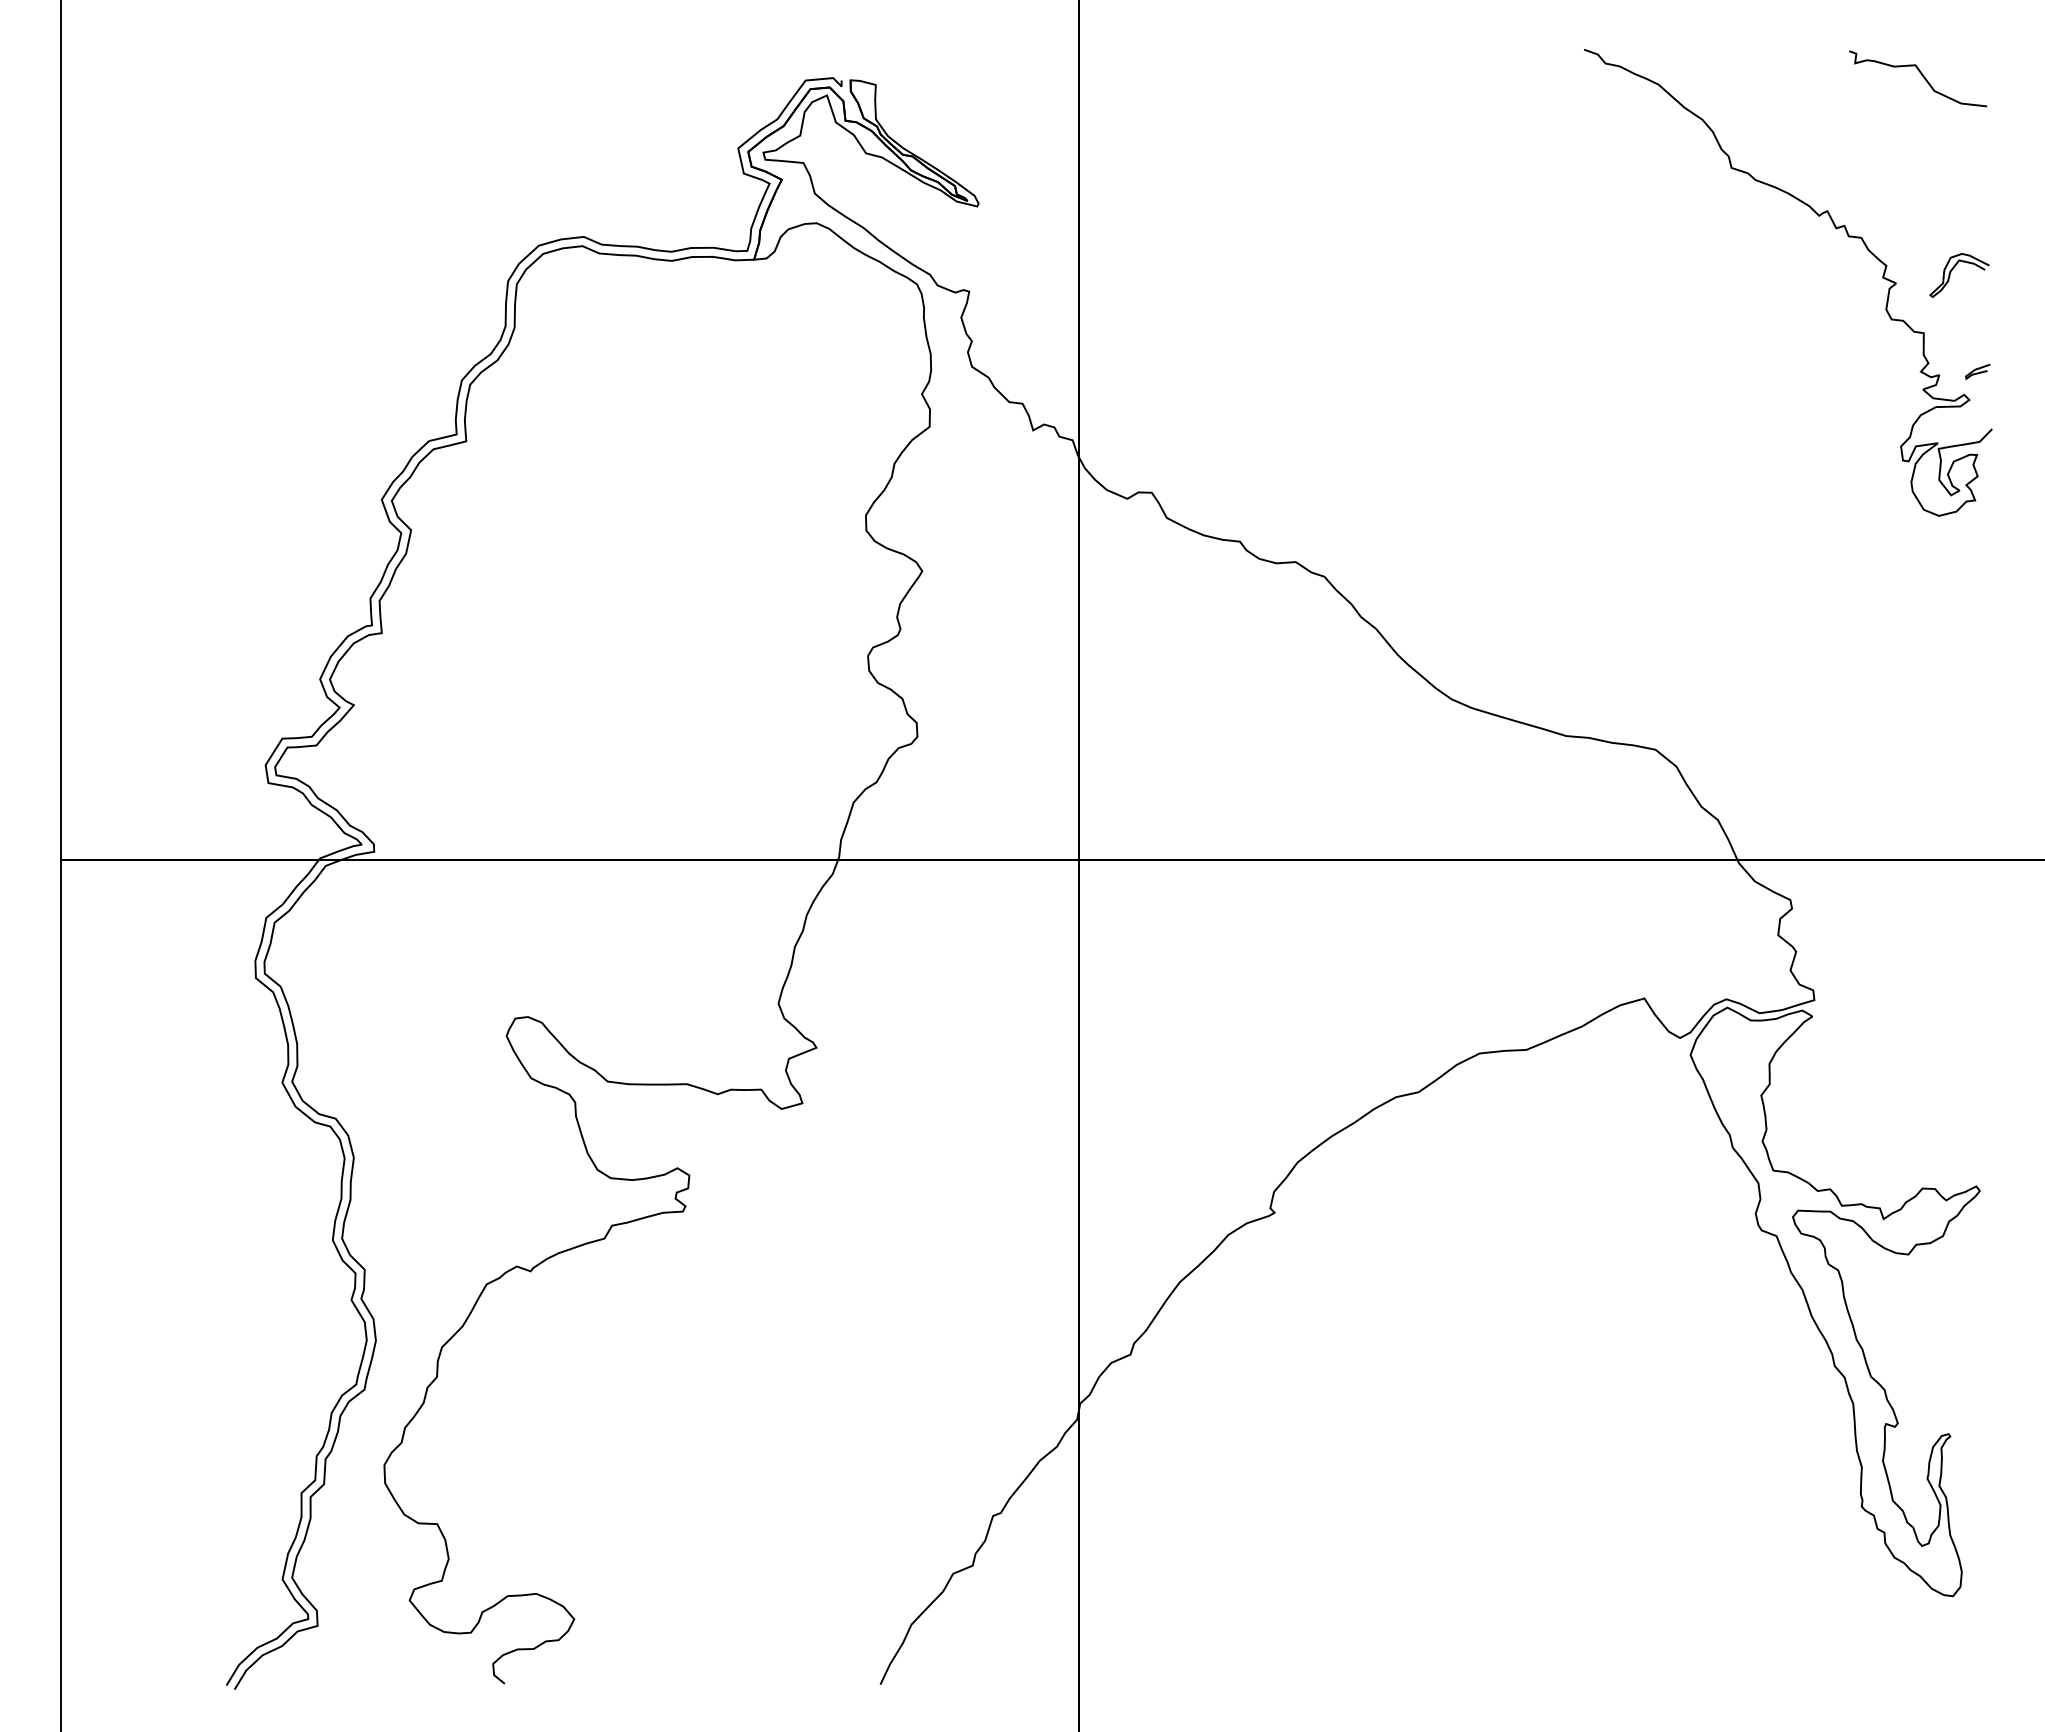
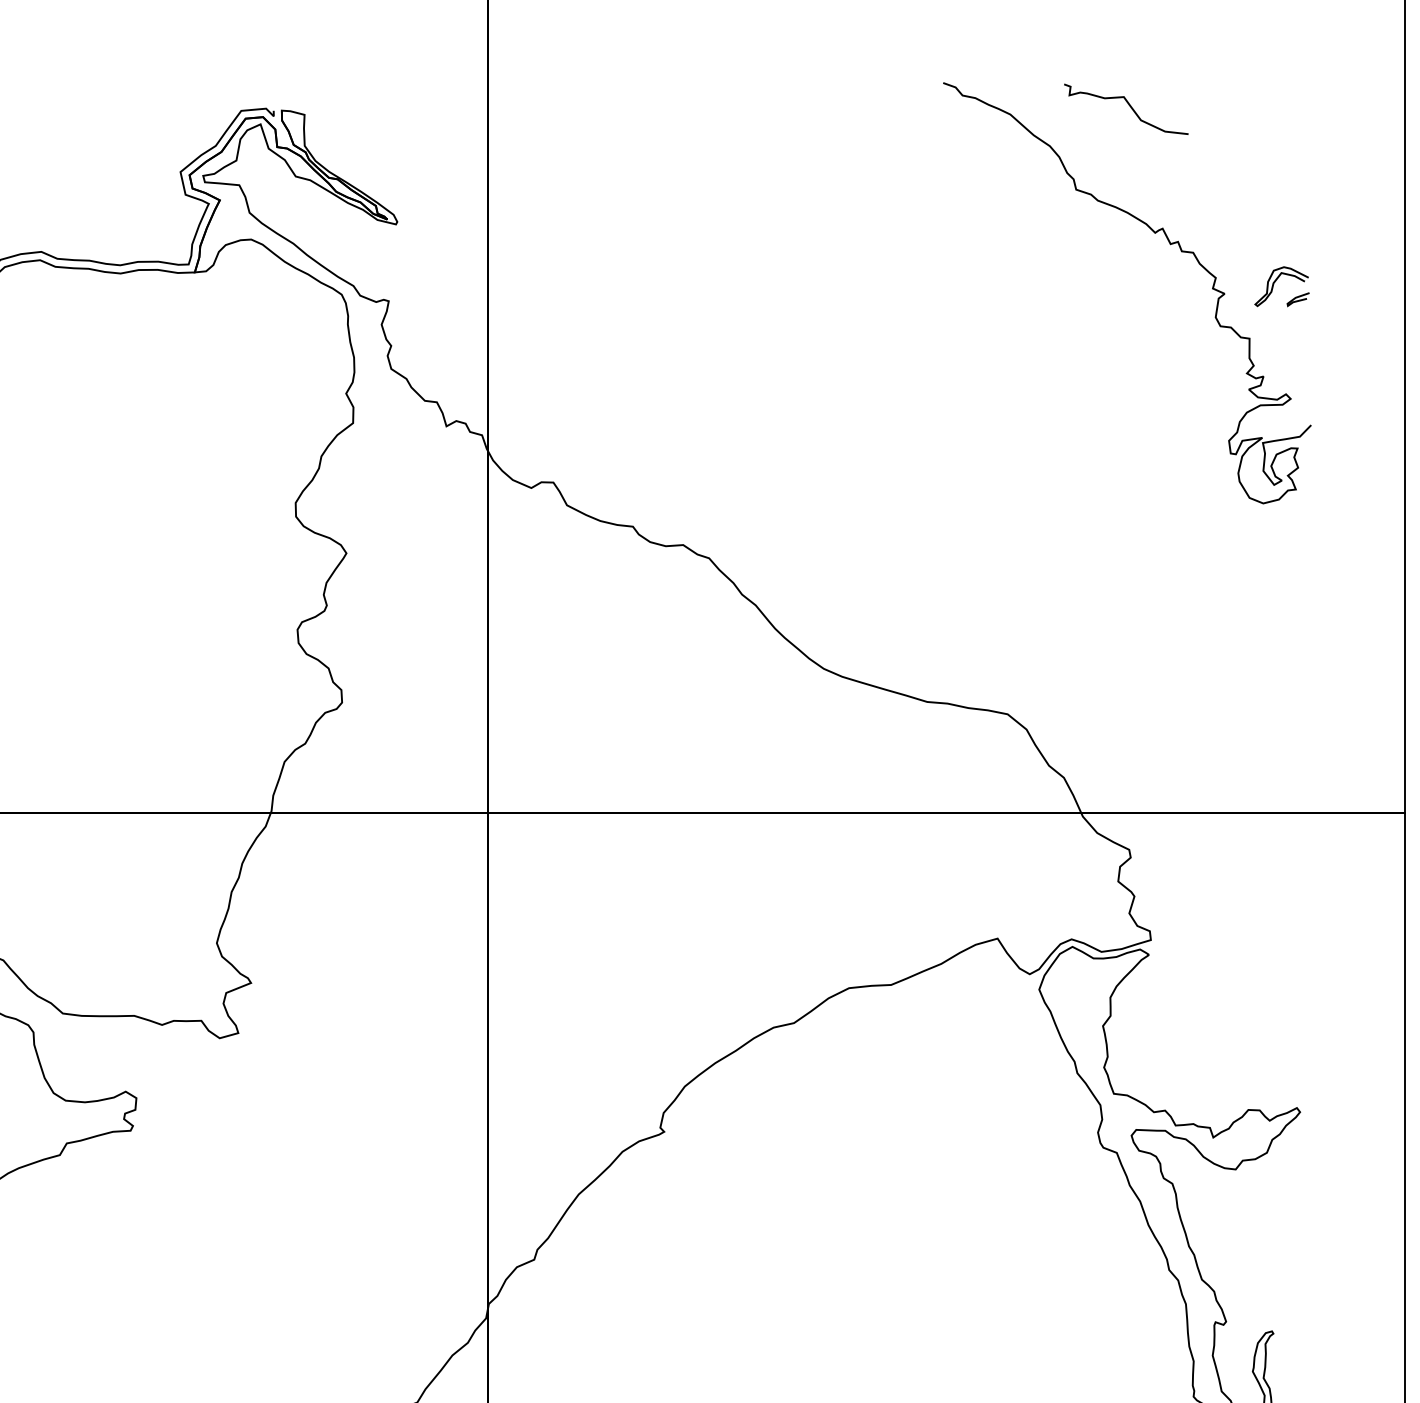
curve: (1921, 75) -> (1129, 106), moved
curve: (1977, 372) -> (1297, 300), moved

